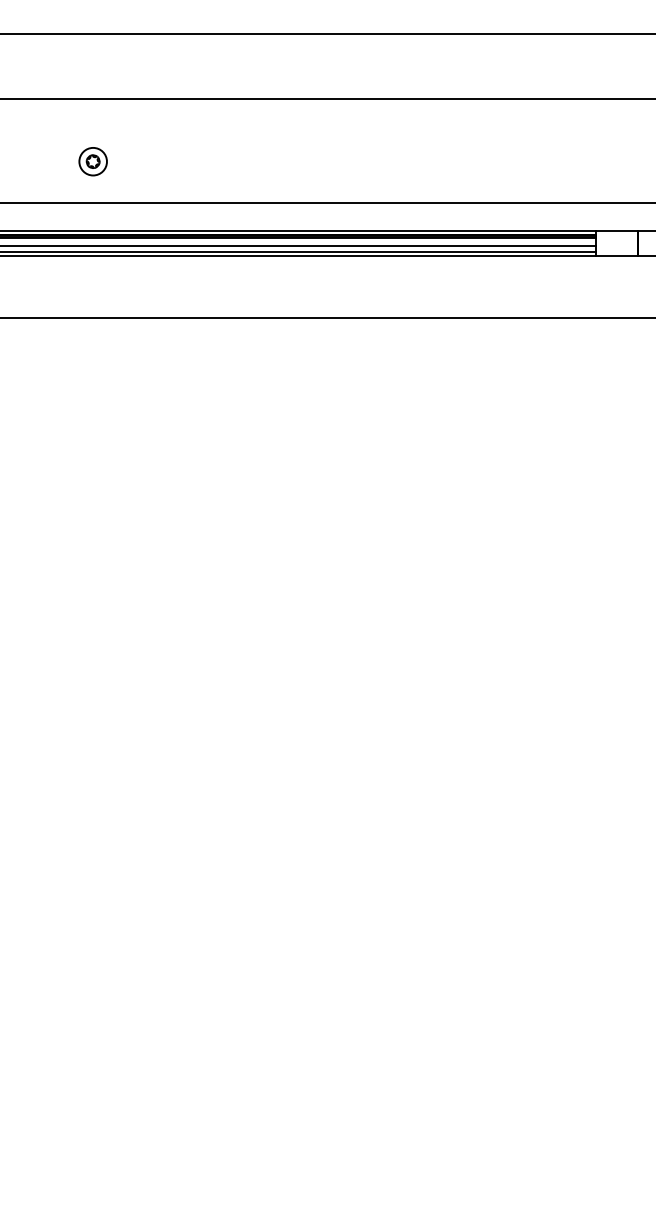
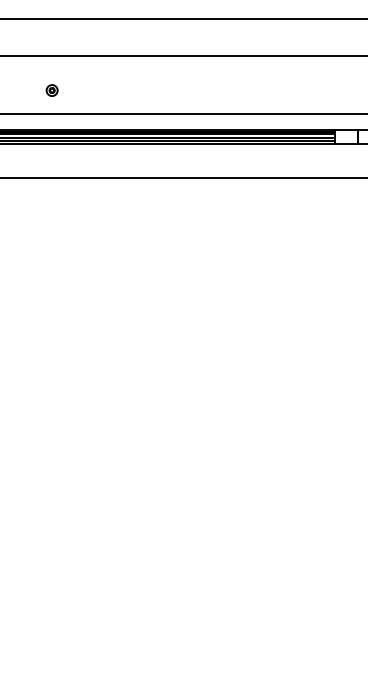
part: (91, 161) -> (51, 90), size x0.71

